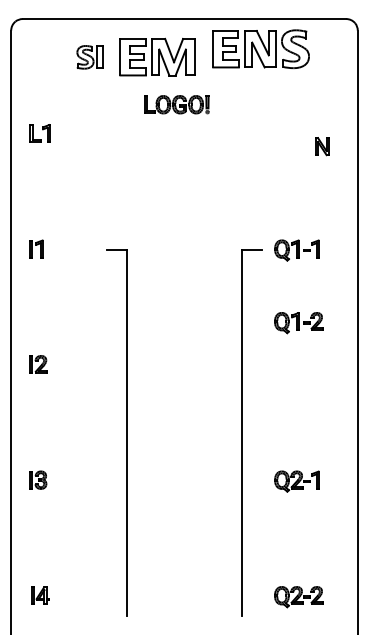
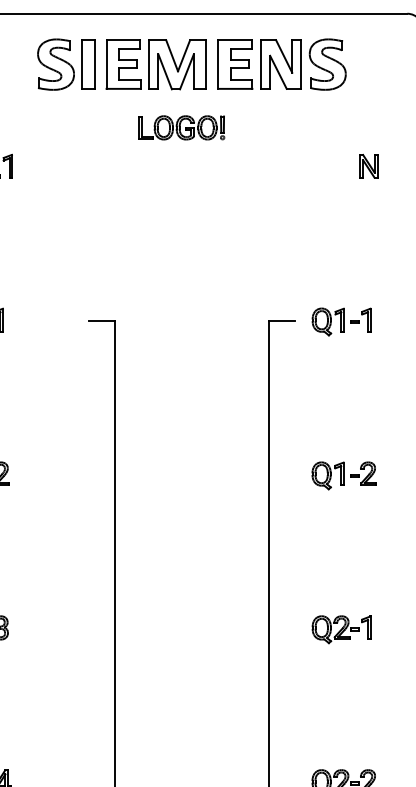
part: (260, 49) -> (281, 64), moved
part: (89, 57) -> (65, 64), size x1.67
part: (322, 146) -> (369, 166), moved
part: (298, 323) -> (343, 476), moved

